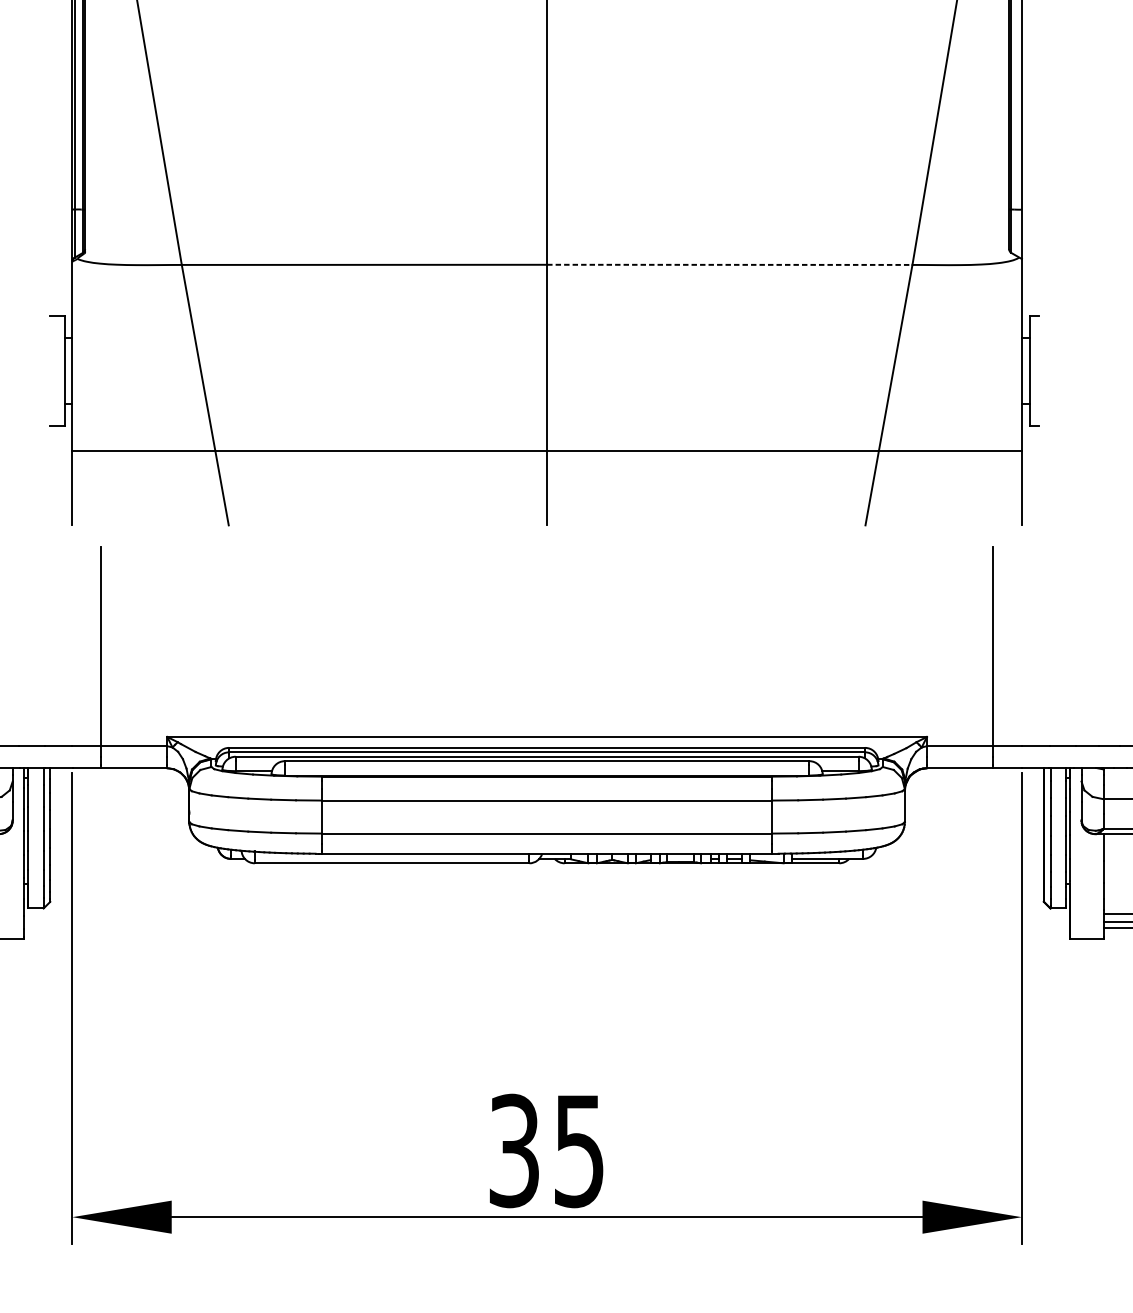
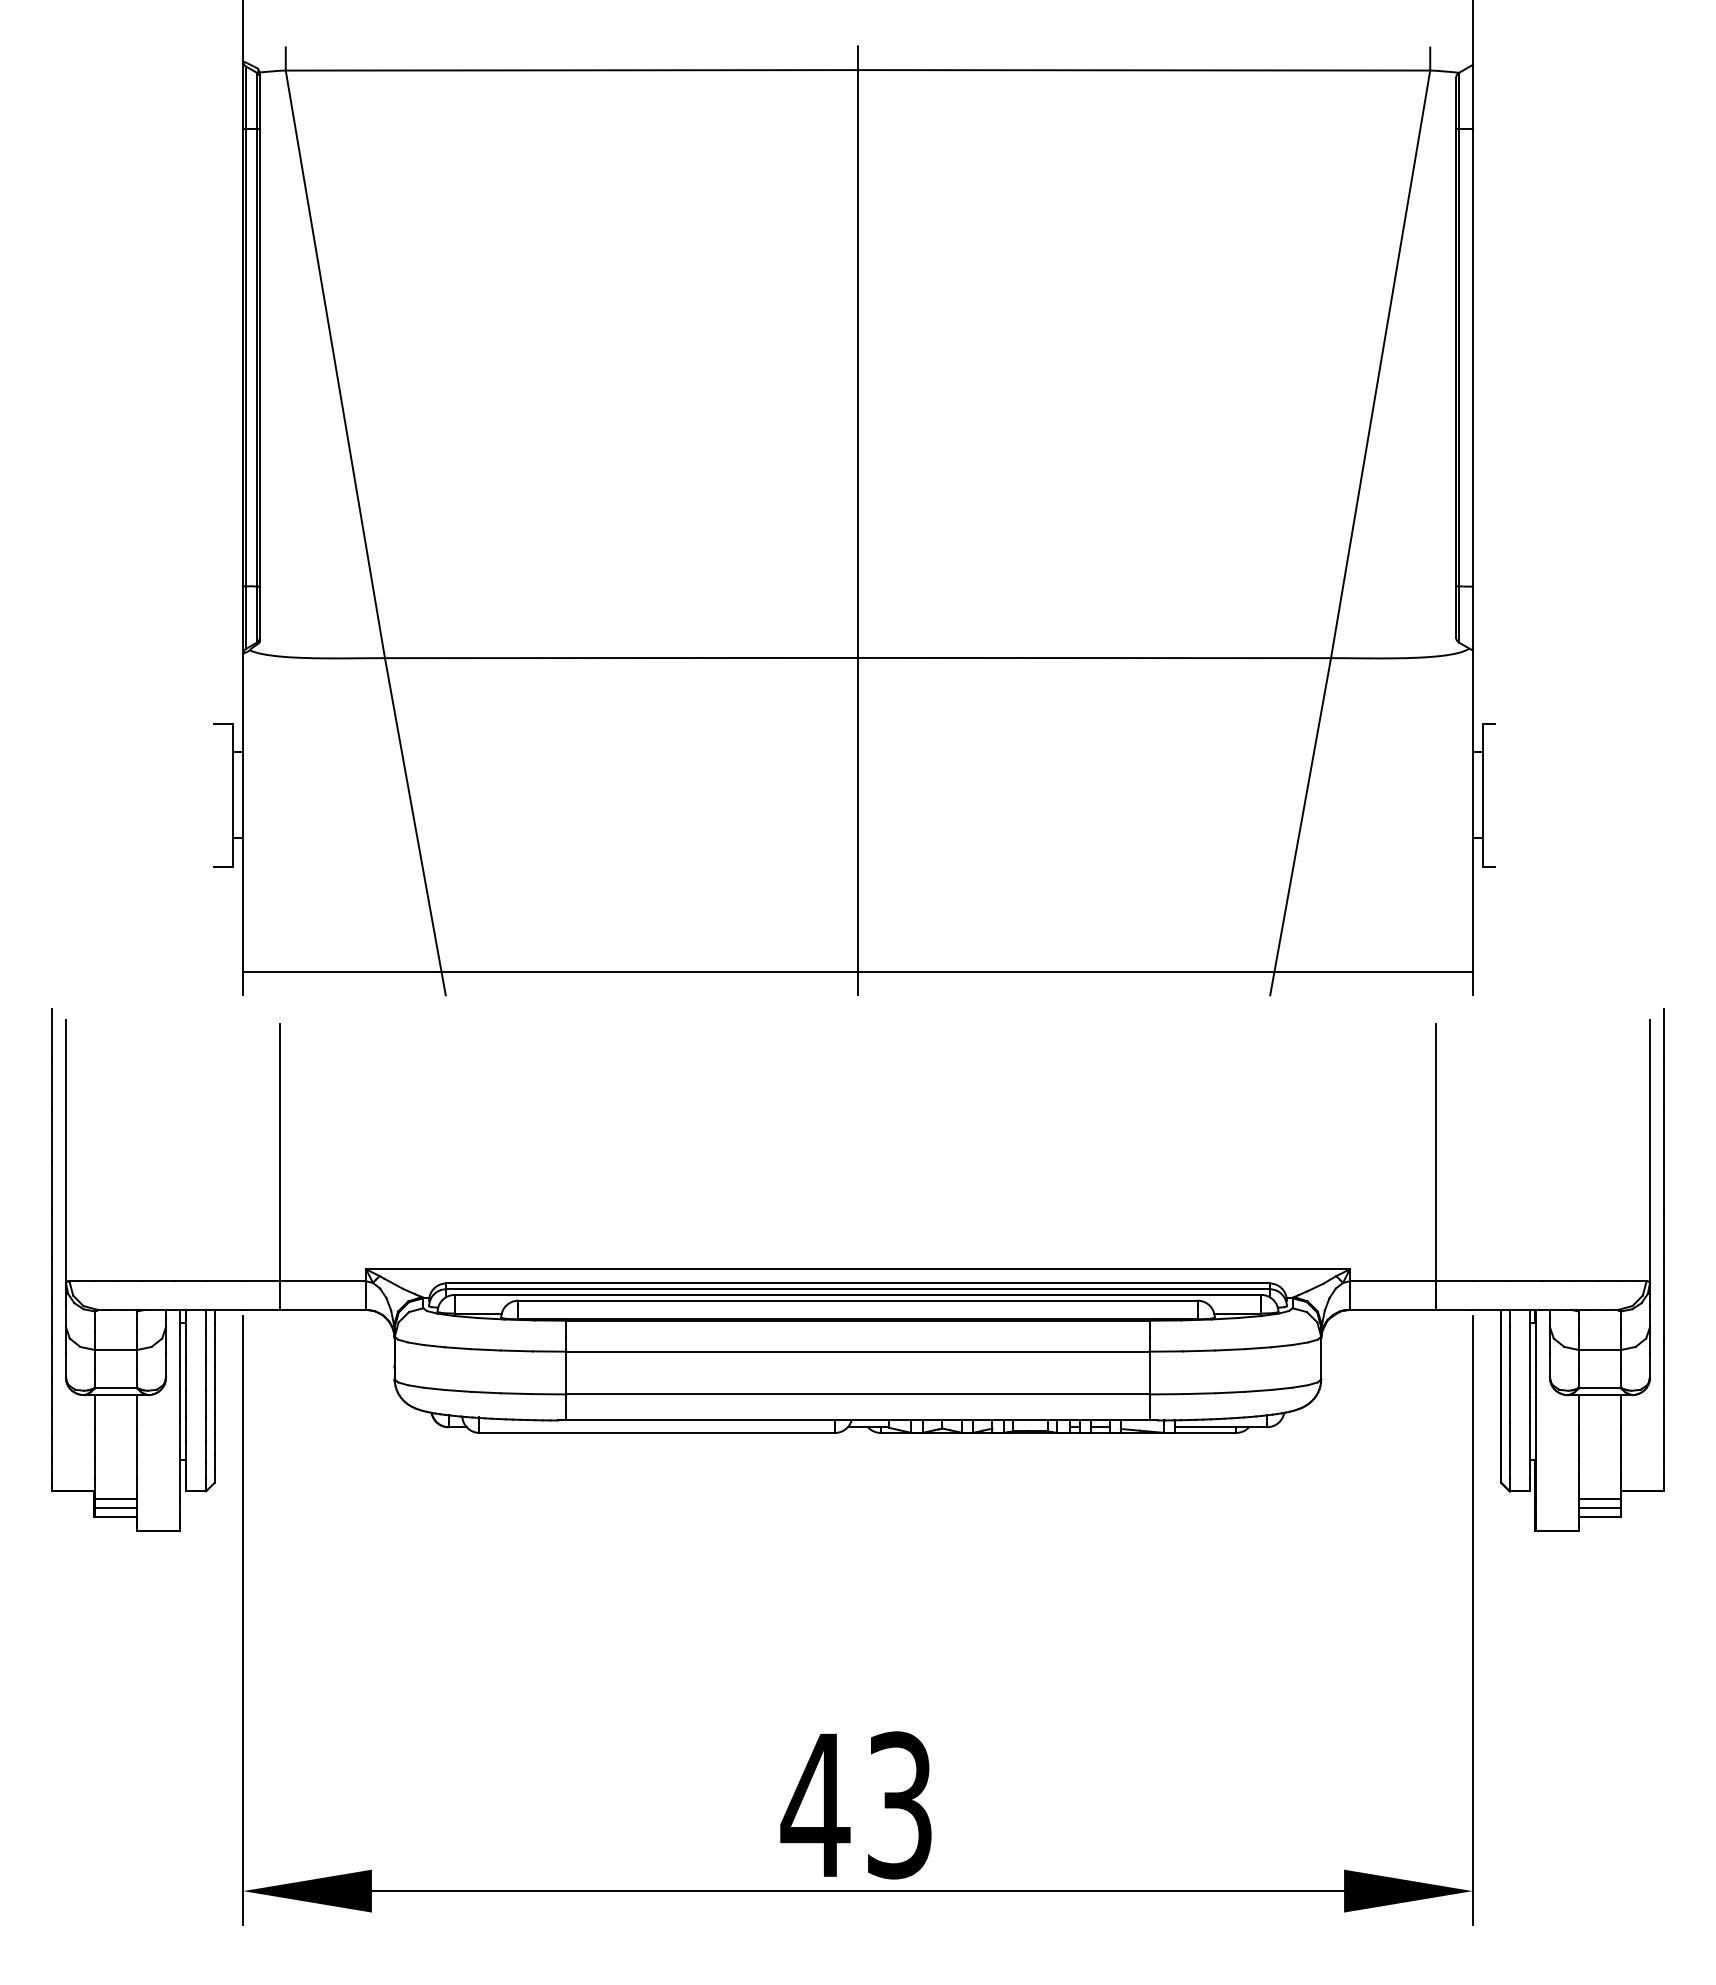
line: (729, 265) -> (1094, 658), dashed -> solid
line: (546, 450) -> (857, 972), moved
text: (545, 1151) -> (855, 1805), 35 -> 43

